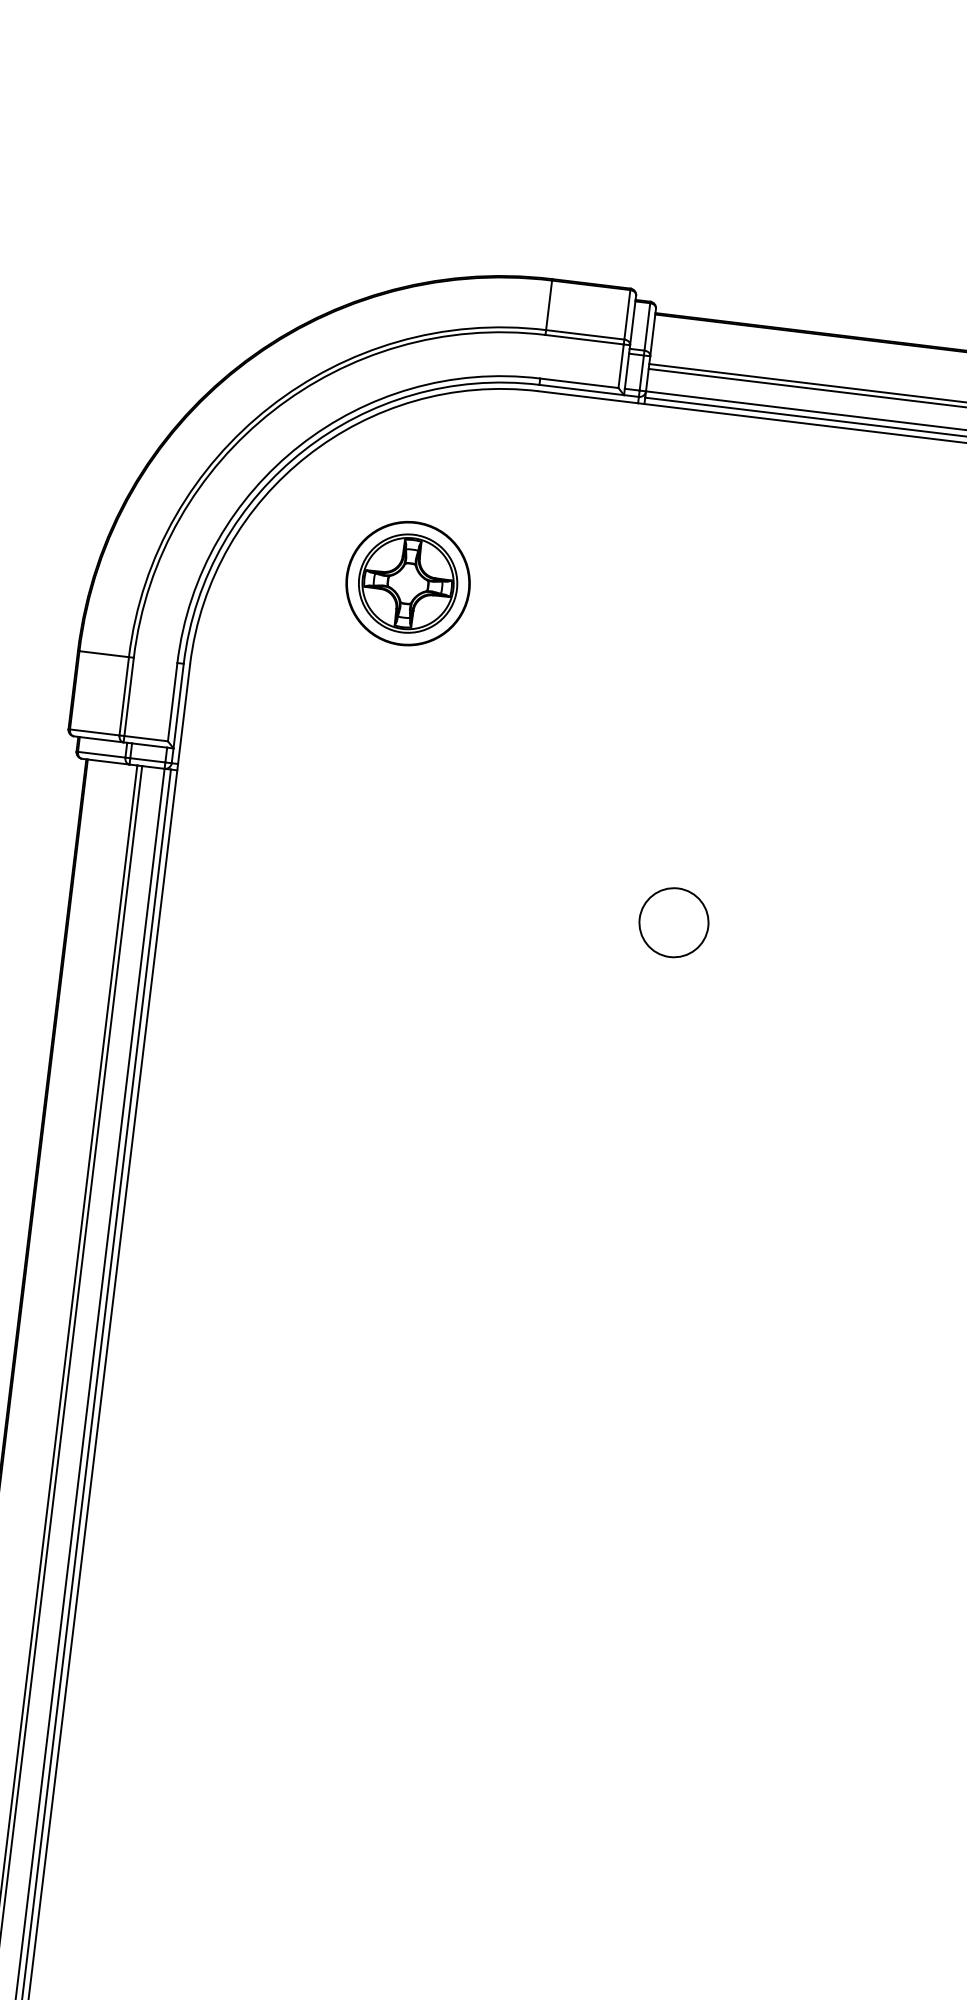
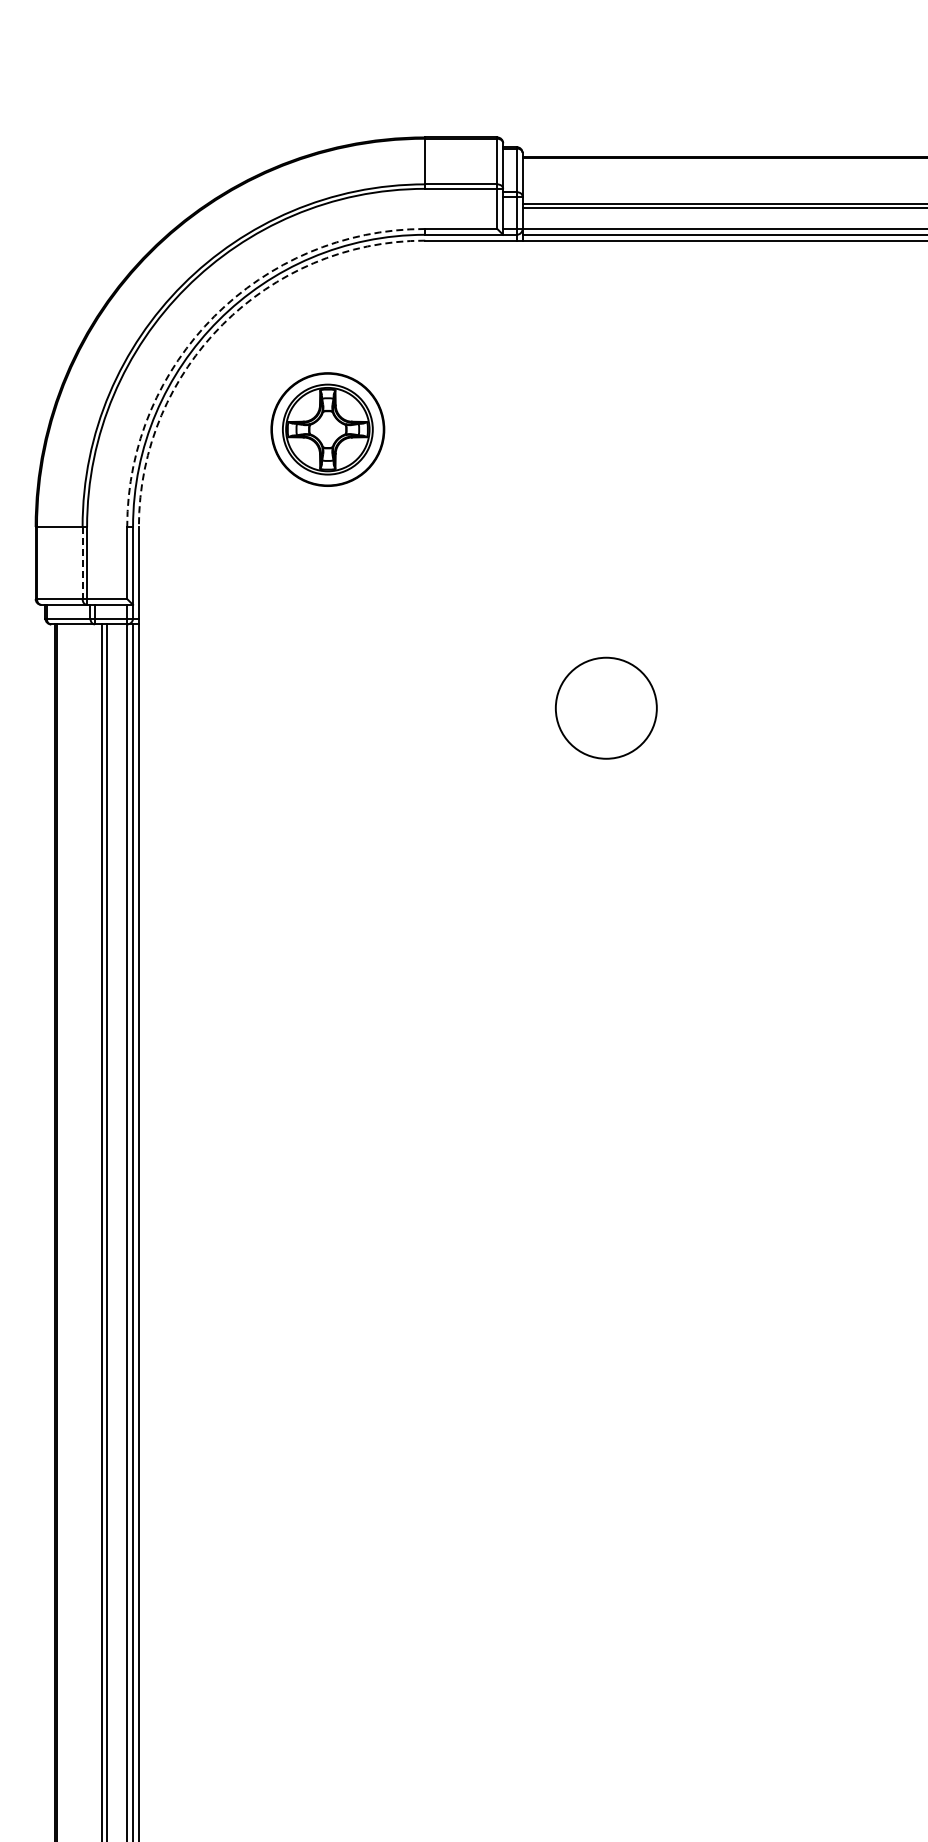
arc: (299, 445) -> (214, 316), solid -> dashed
arc: (307, 455) -> (222, 324), solid -> dashed
line: (124, 696) -> (82, 563), solid -> dashed
circle: (674, 922) -> (606, 707), size x1.6

